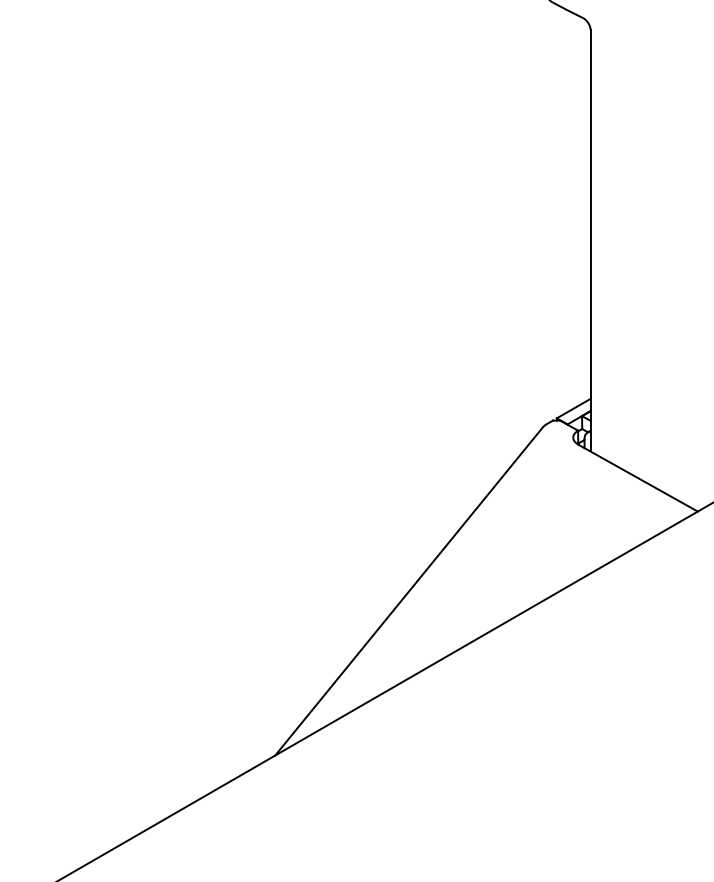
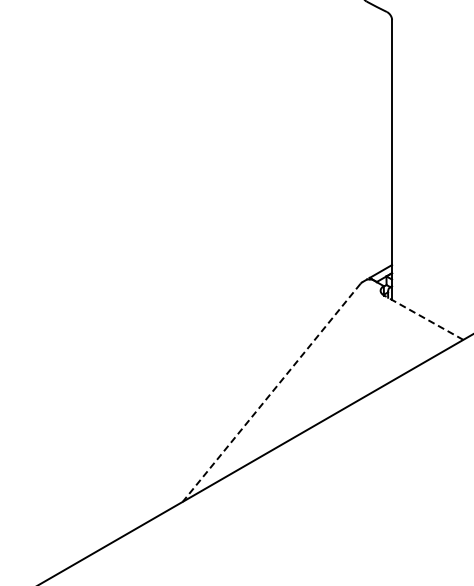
line: (637, 477) -> (423, 317), solid -> dashed
line: (408, 590) -> (271, 392), solid -> dashed

